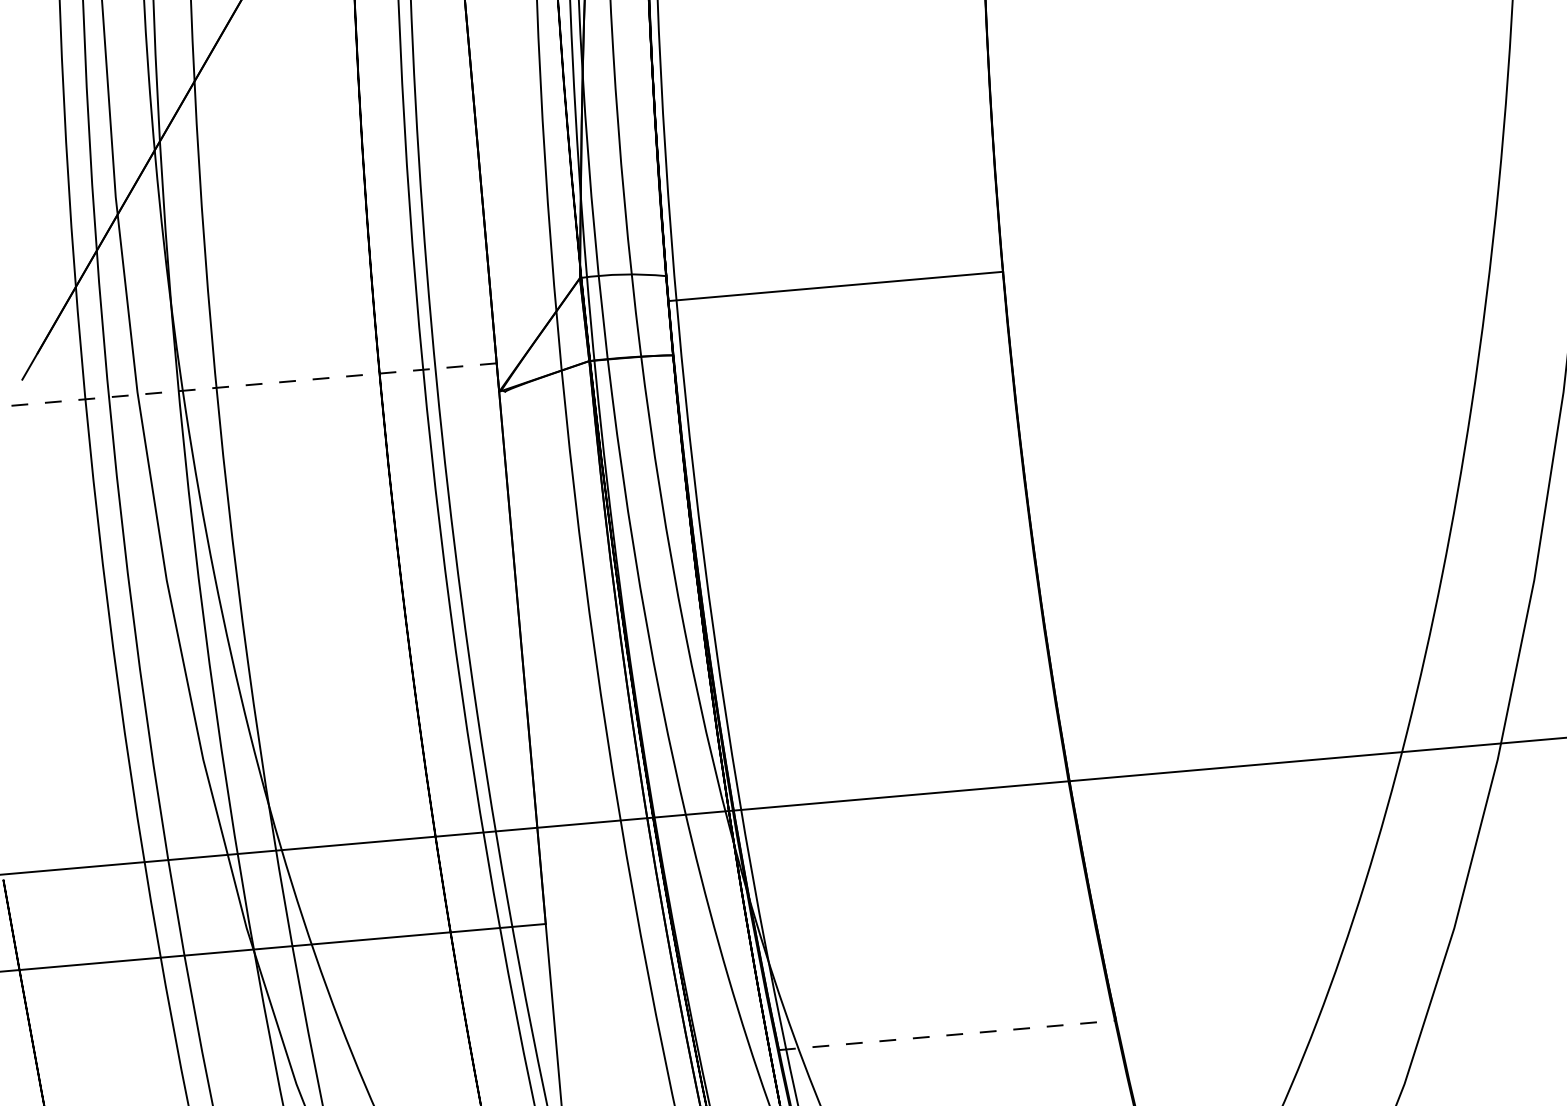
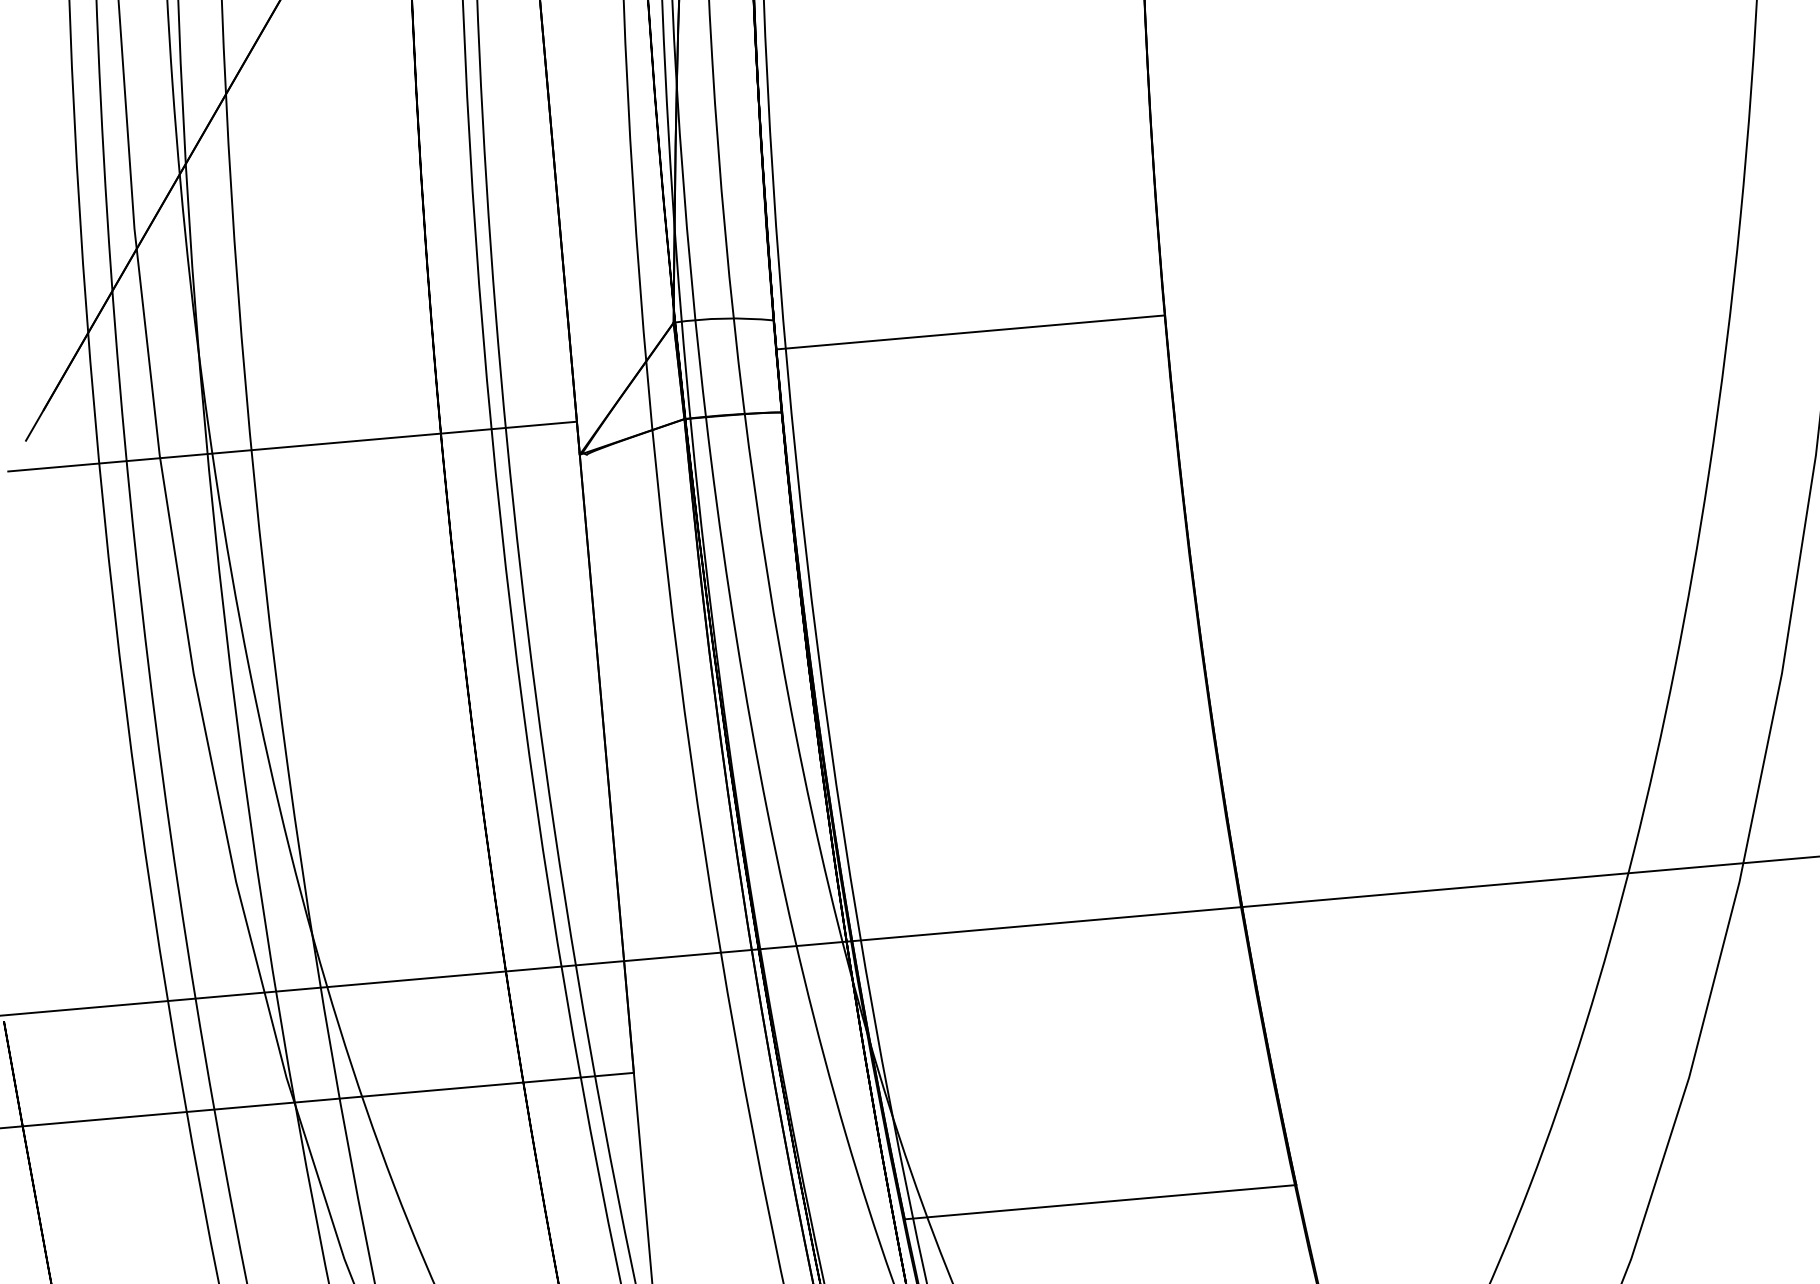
line: (251, 384) -> (292, 446), dashed -> solid
line: (948, 1035) -> (1101, 1202), dashed -> solid

